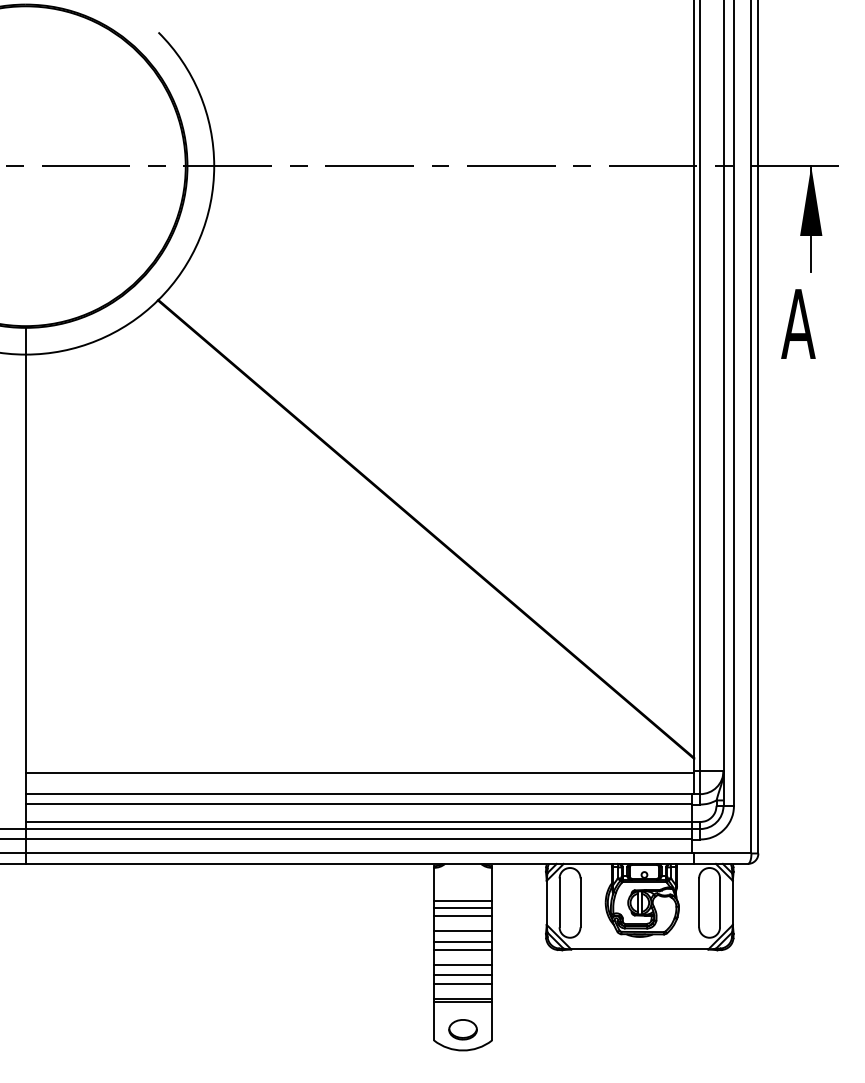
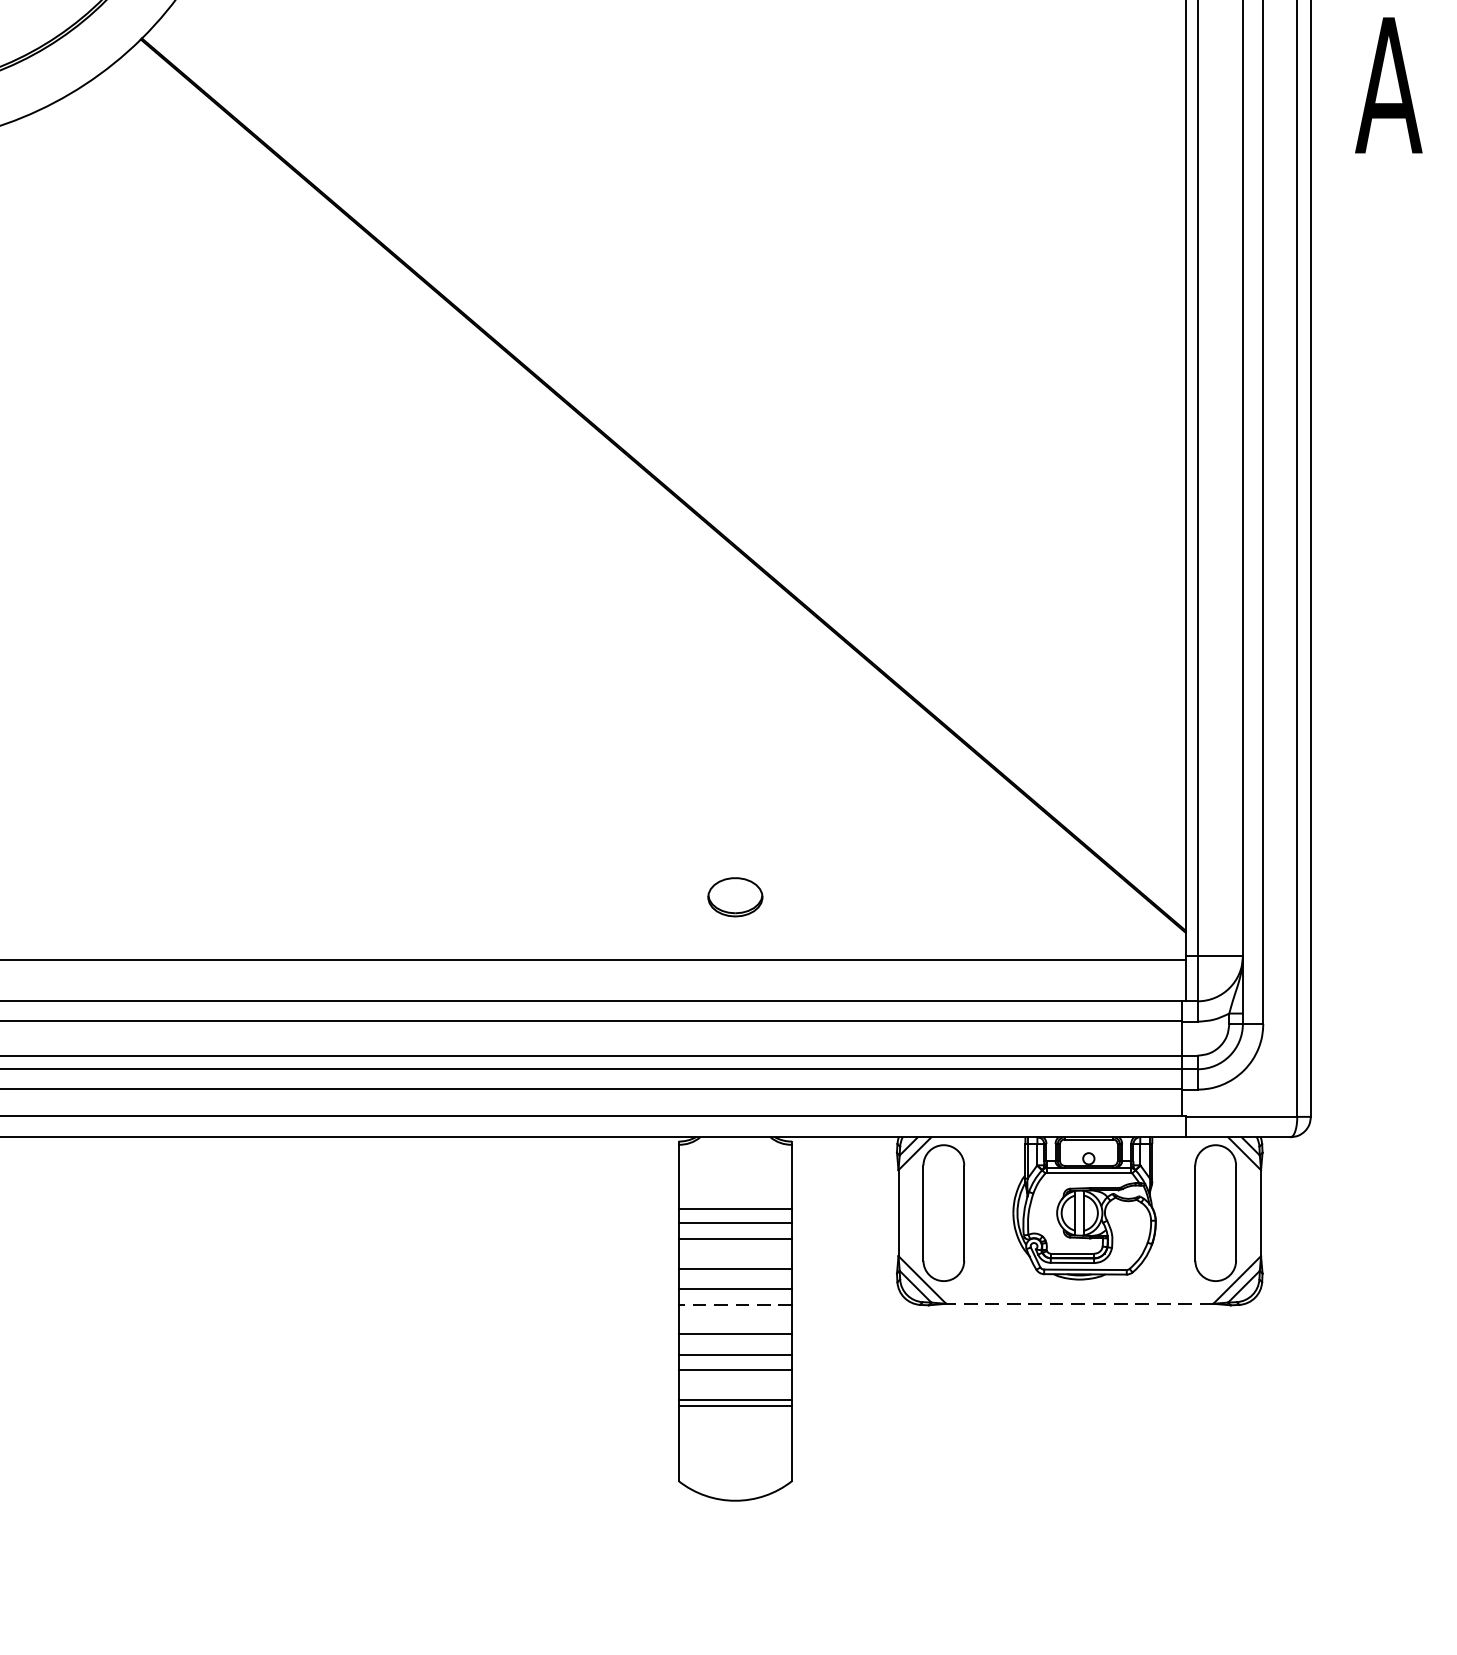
line: (462, 949) -> (734, 1303), solid -> dashed
line: (639, 949) -> (1079, 1303), solid -> dashed
part: (462, 1029) -> (734, 896), moved

